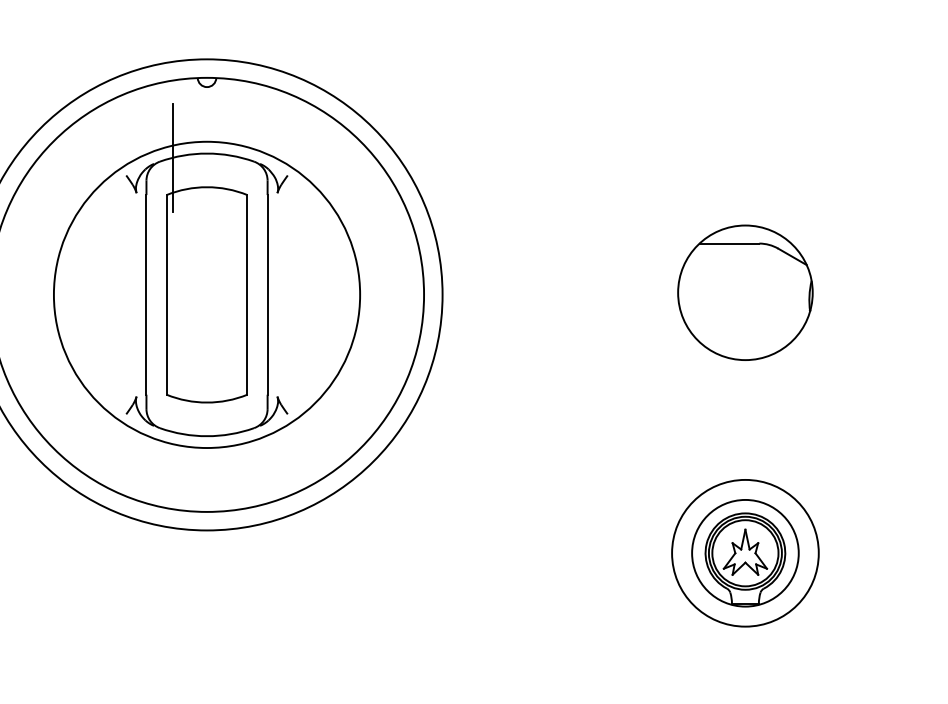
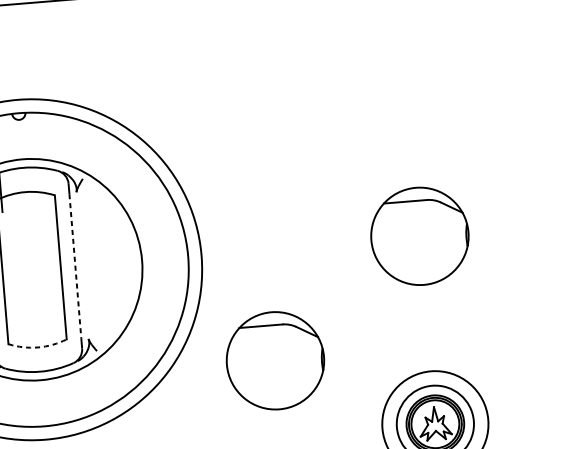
line: (267, 294) -> (75, 265), solid -> dashed
arc: (207, 402) -> (38, 347), solid -> dashed
part: (532, 447) -> (275, 360), added

